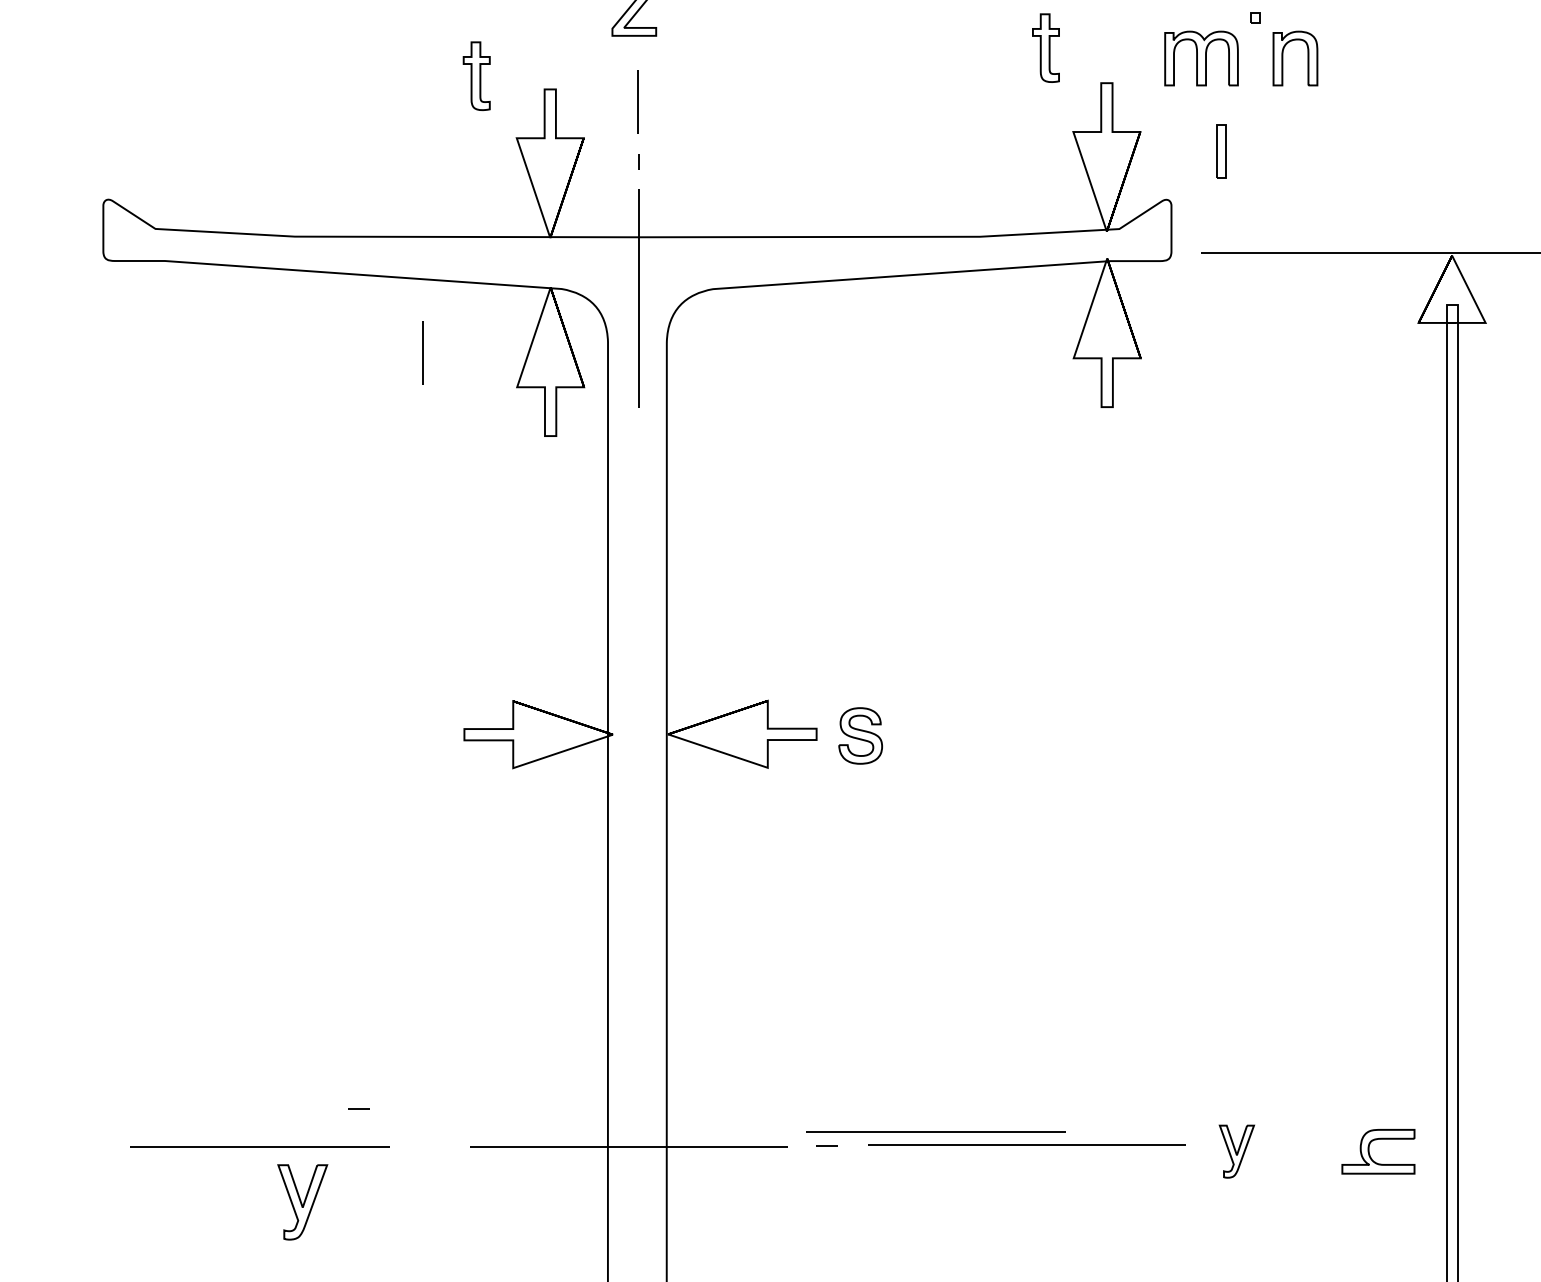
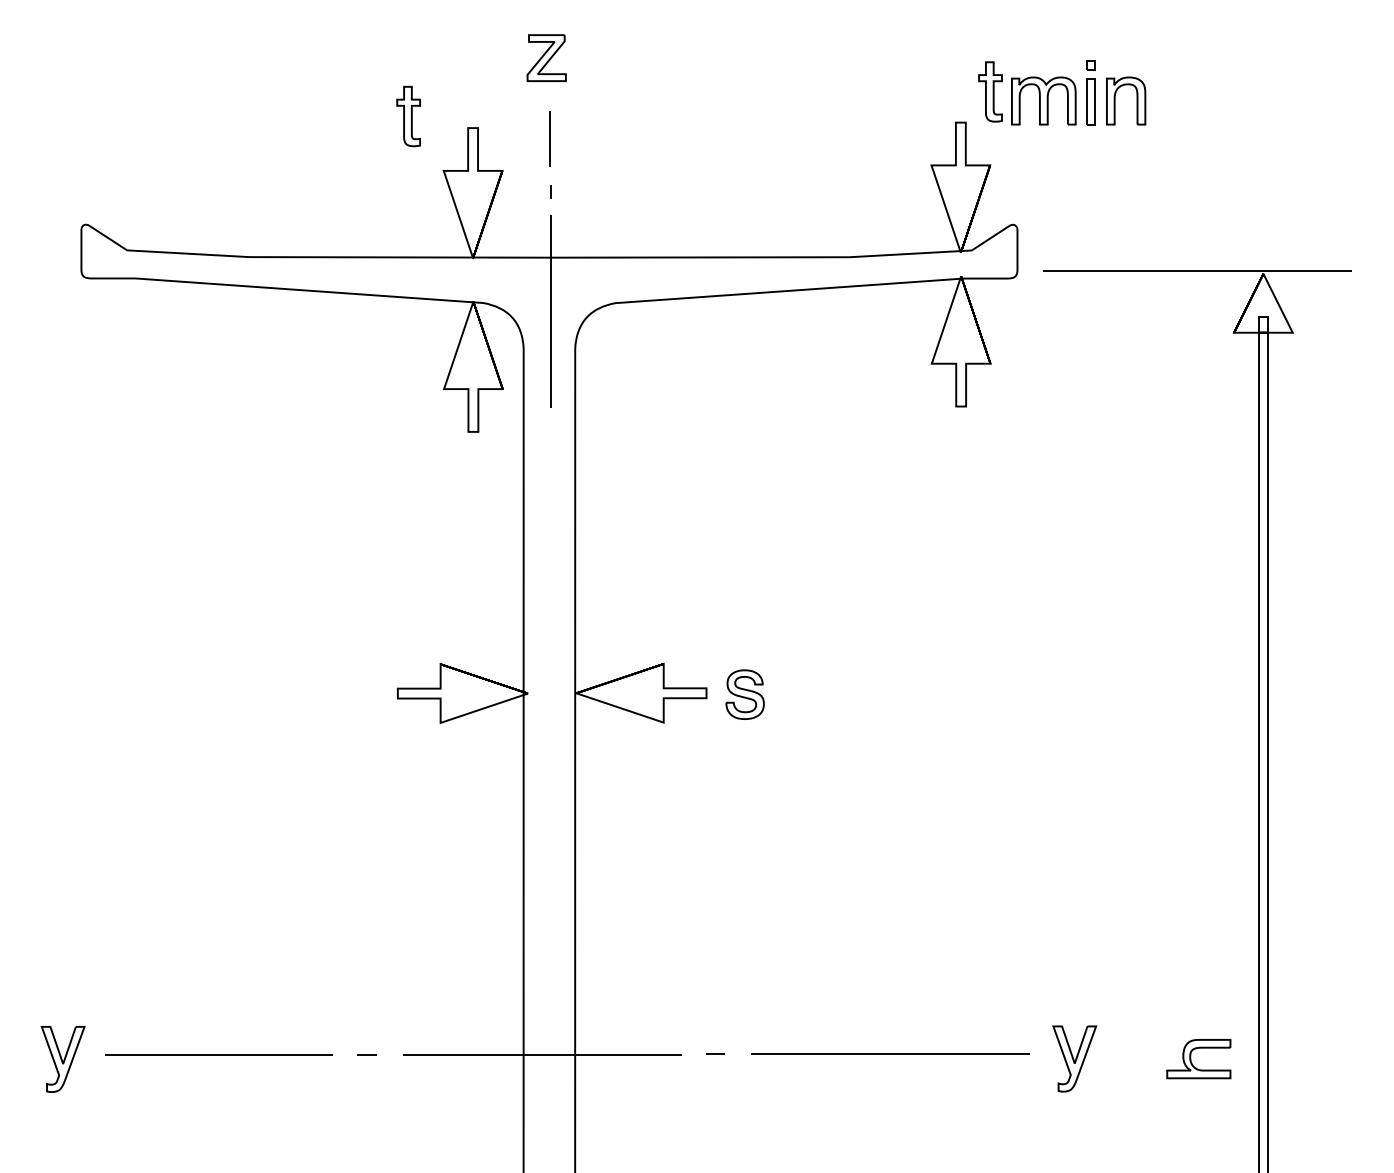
part: (1045, 47) -> (990, 91), moved
part: (1220, 151) -> (1090, 101), moved
line: (422, 352) -> (361, 358), removed
line: (357, 1108) -> (366, 1054), moved
line: (935, 1131) -> (810, 1041), removed
part: (1236, 1151) -> (1074, 1058), size x1.43
part: (301, 1202) -> (62, 1059), moved

